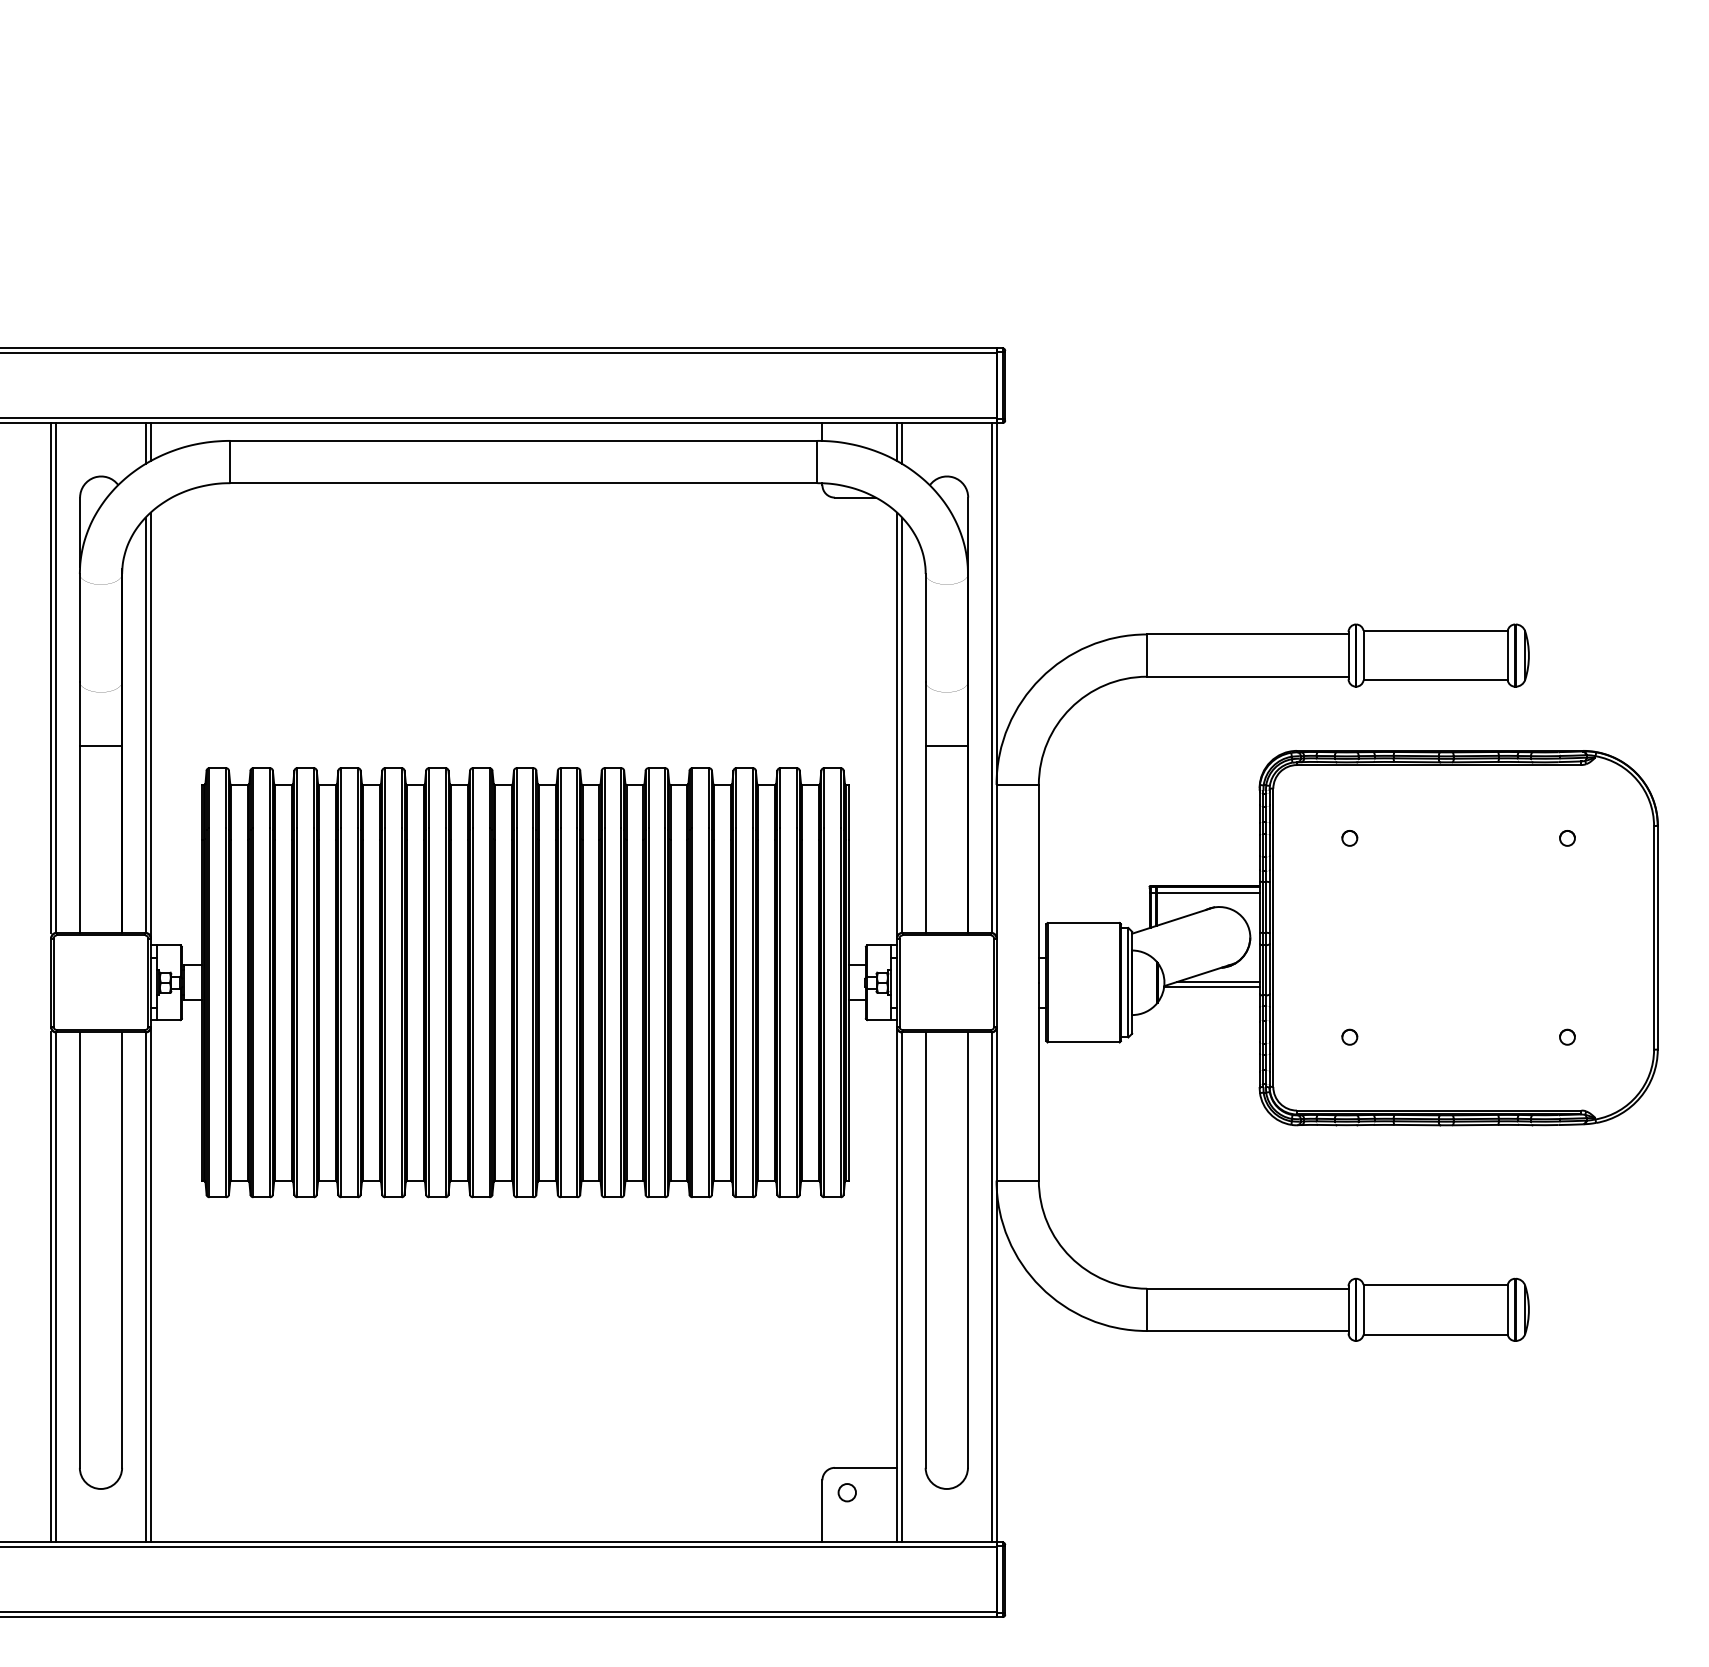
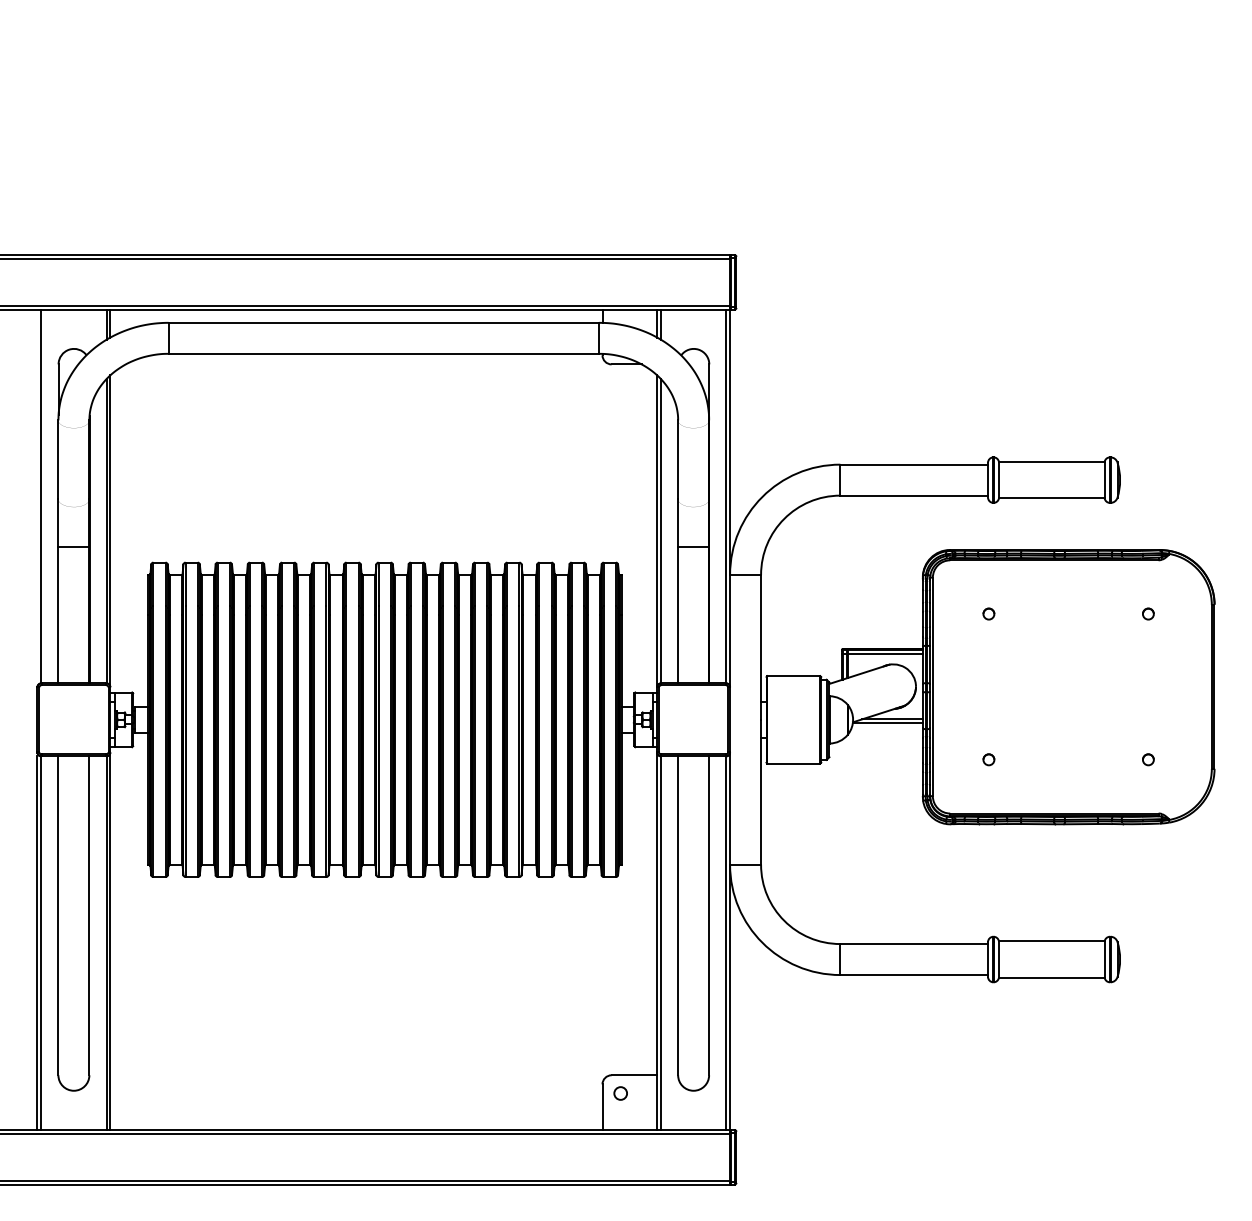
line: (51, 677) -> (37, 496), removed

